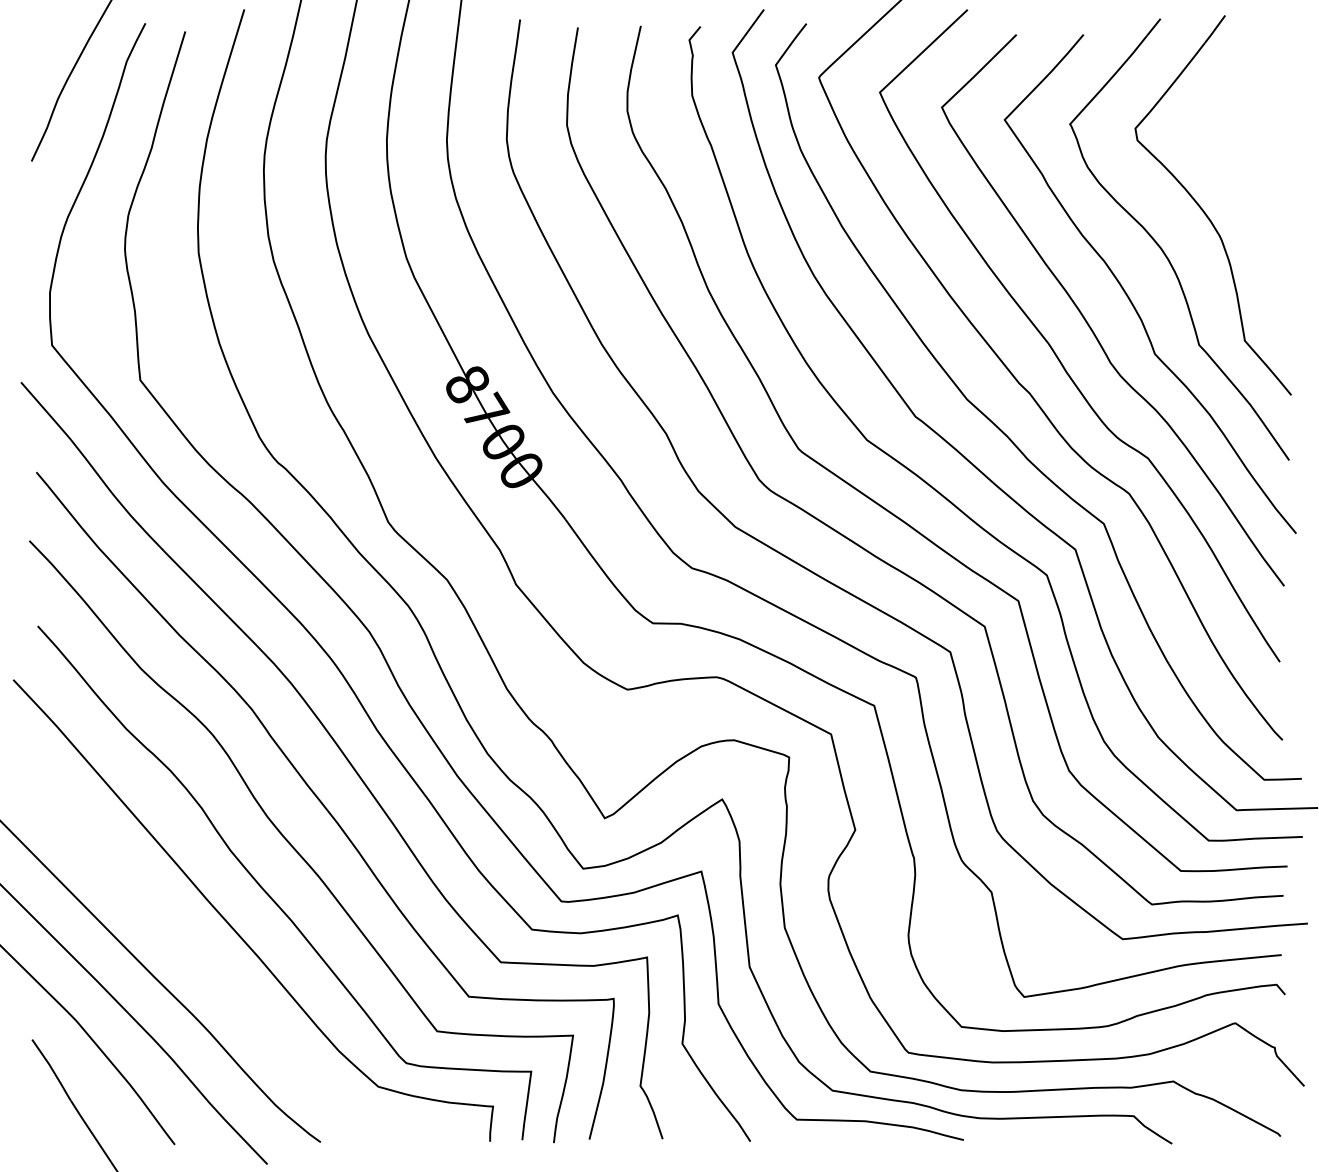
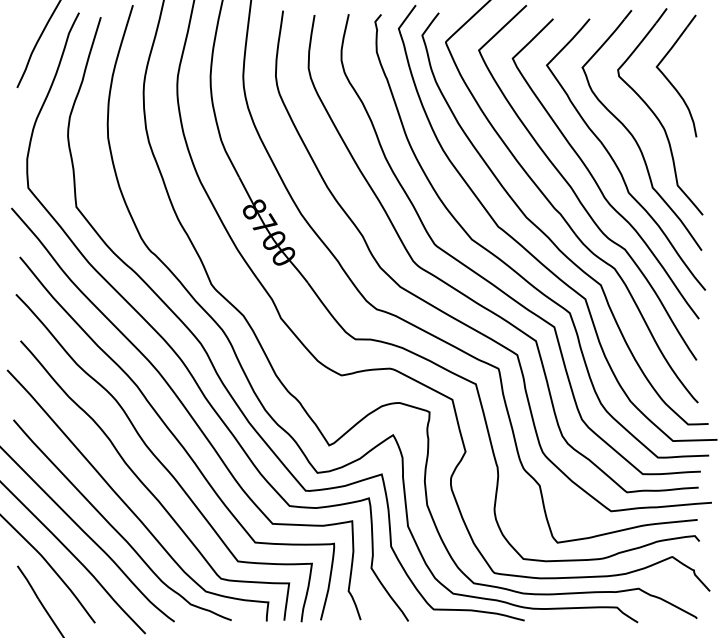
part: (1231, 149) -> (670, 81), added
curve: (210, 969) -> (114, 527), added

